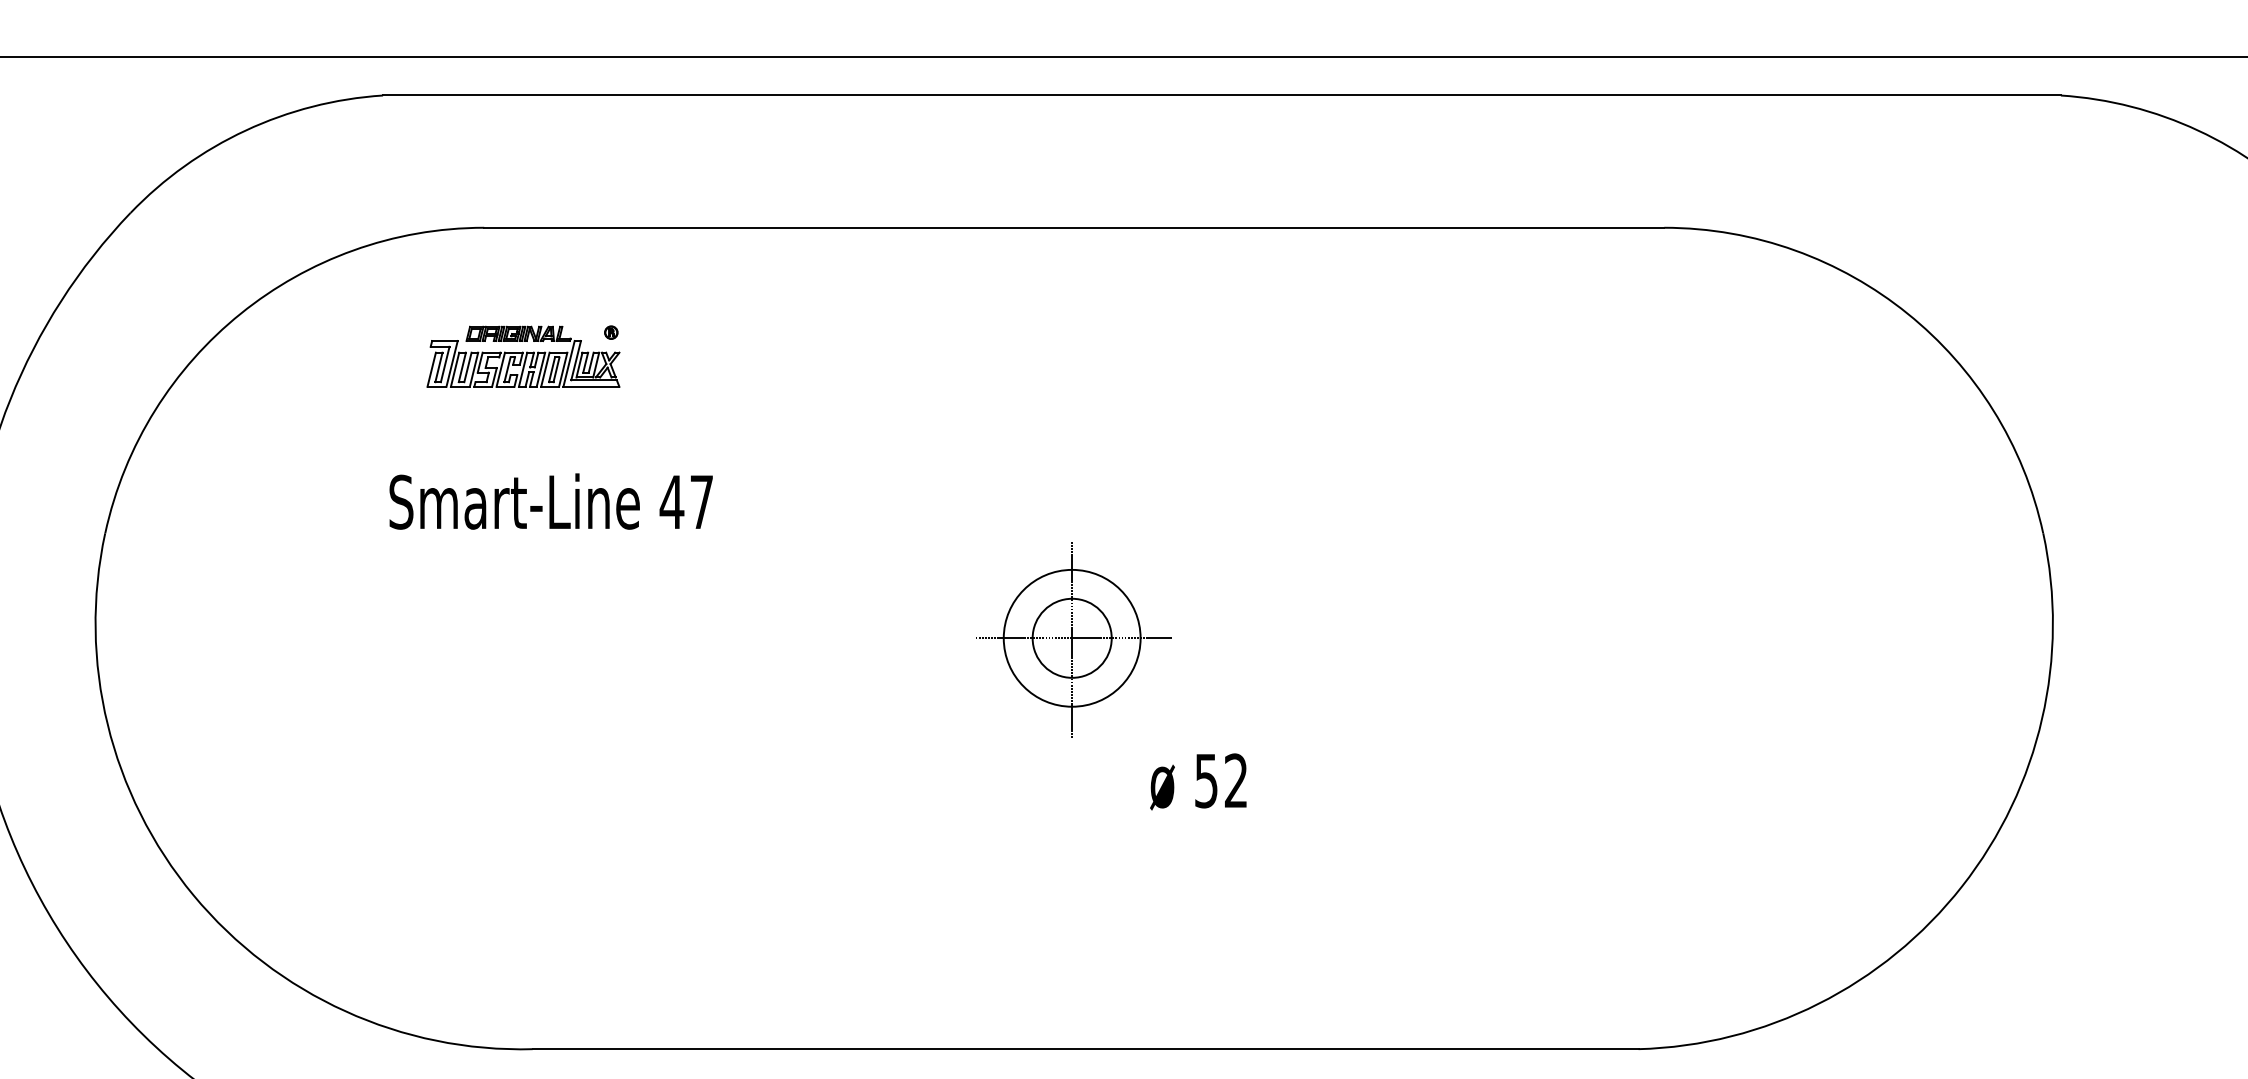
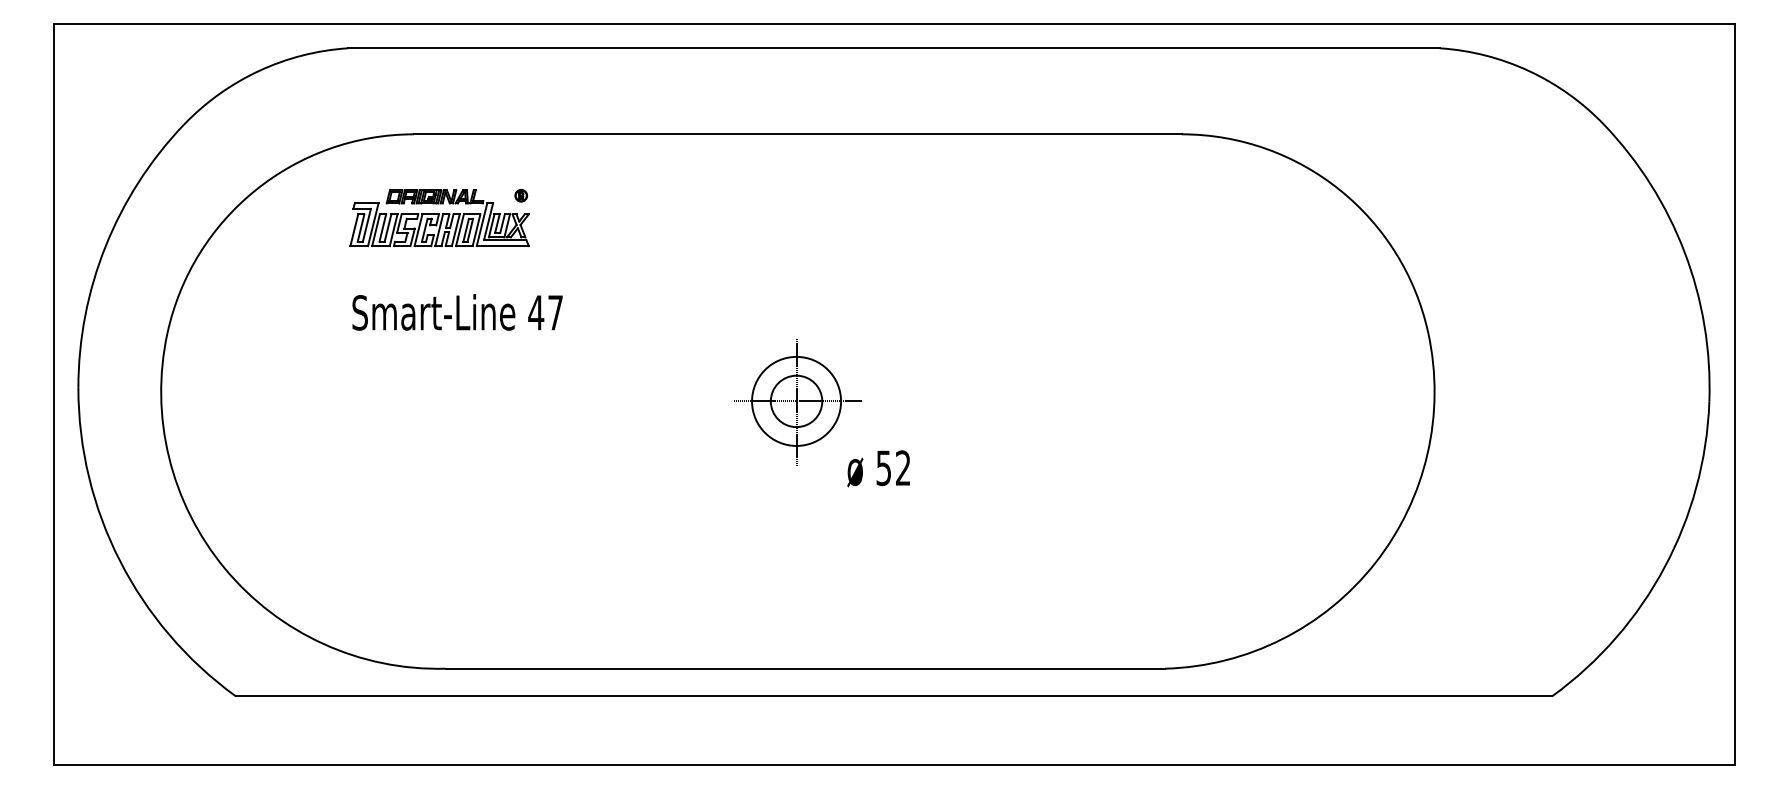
part: (523, 357) -> (439, 218), size x1.43
text: (1198, 781) -> (878, 468), moved

